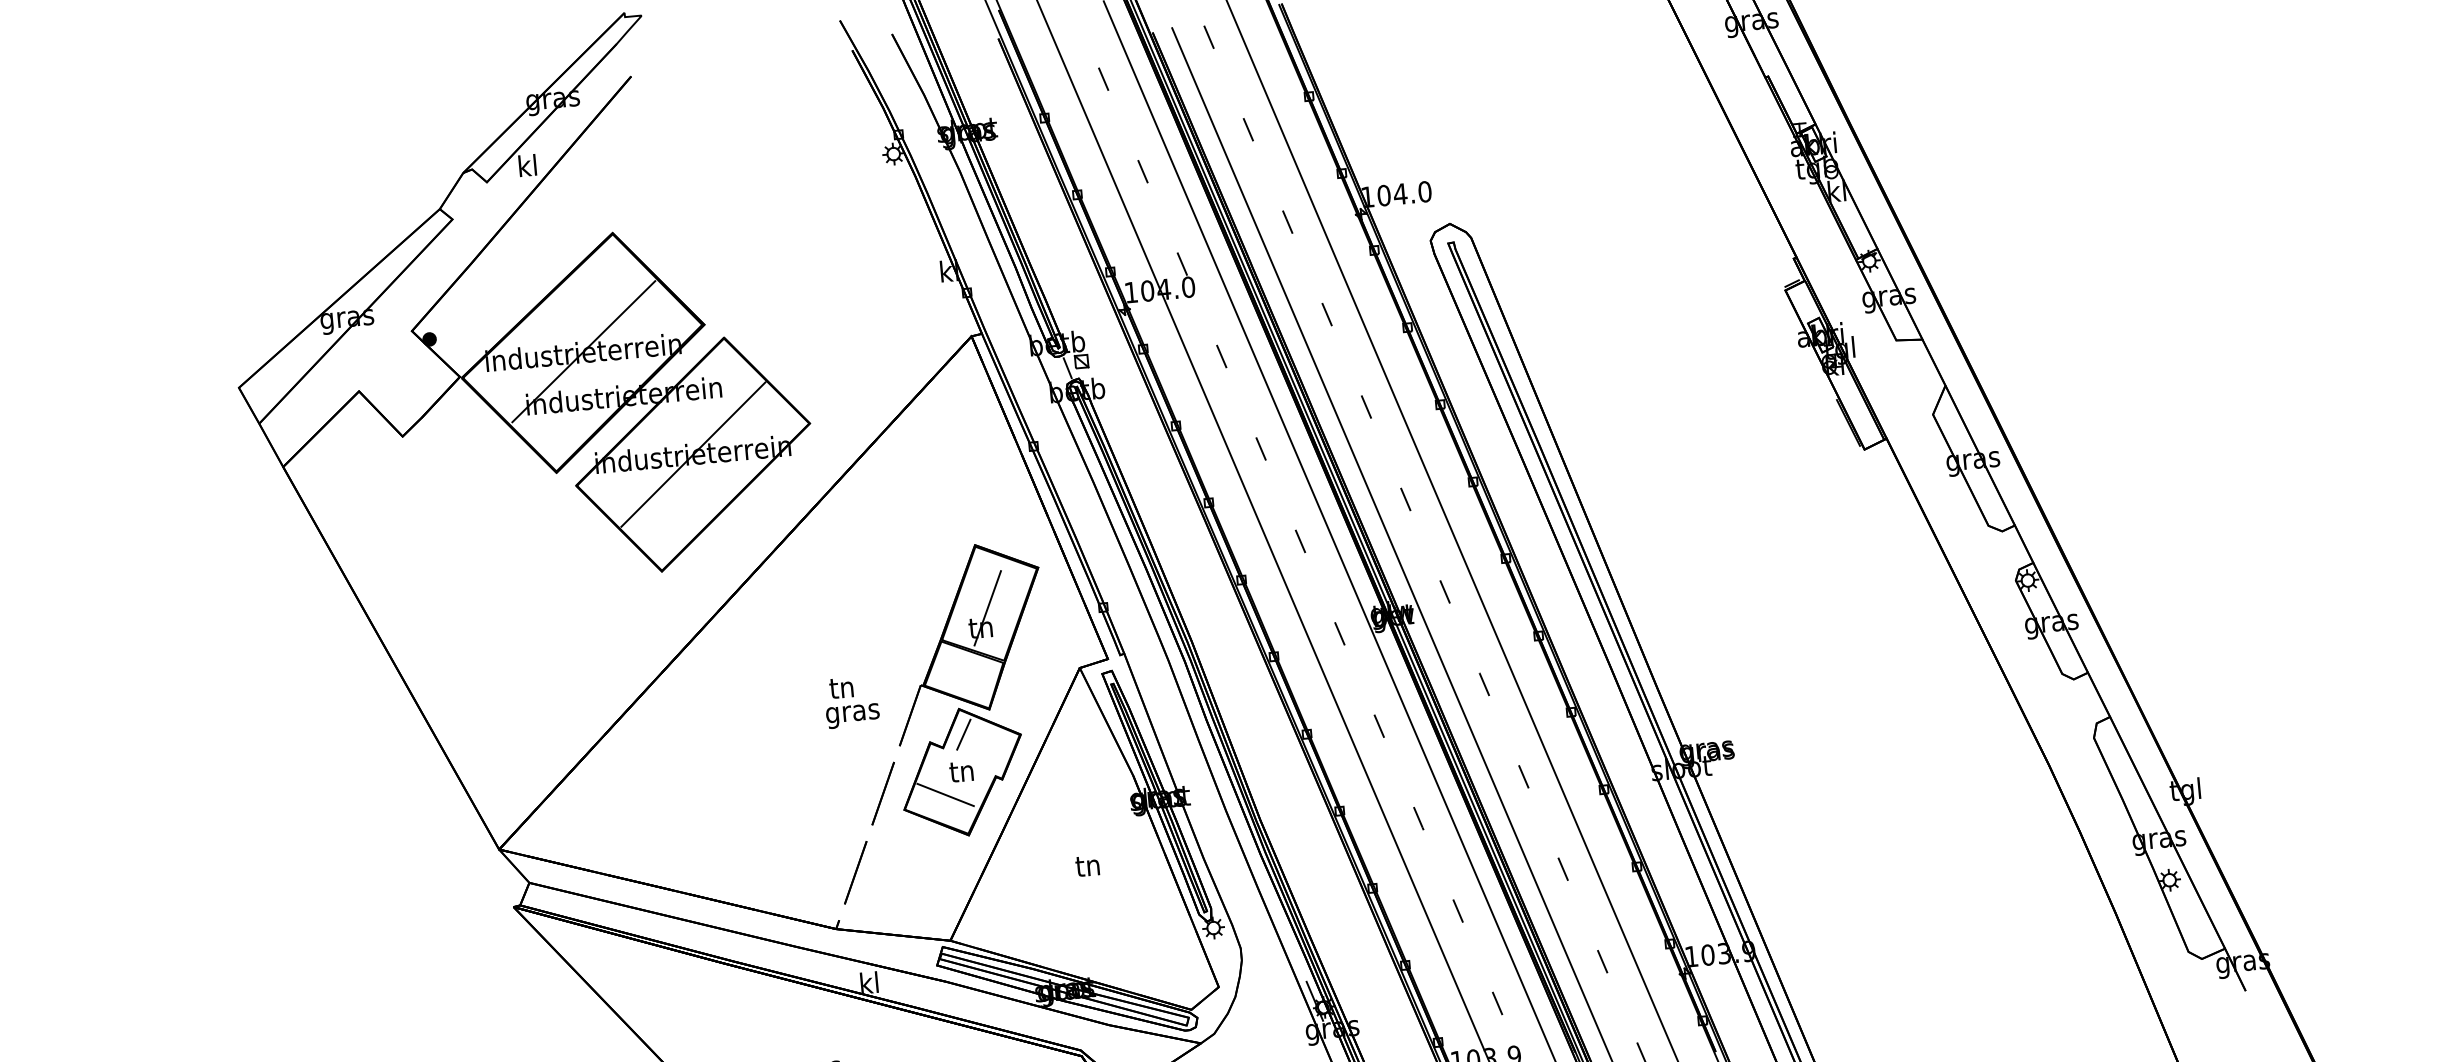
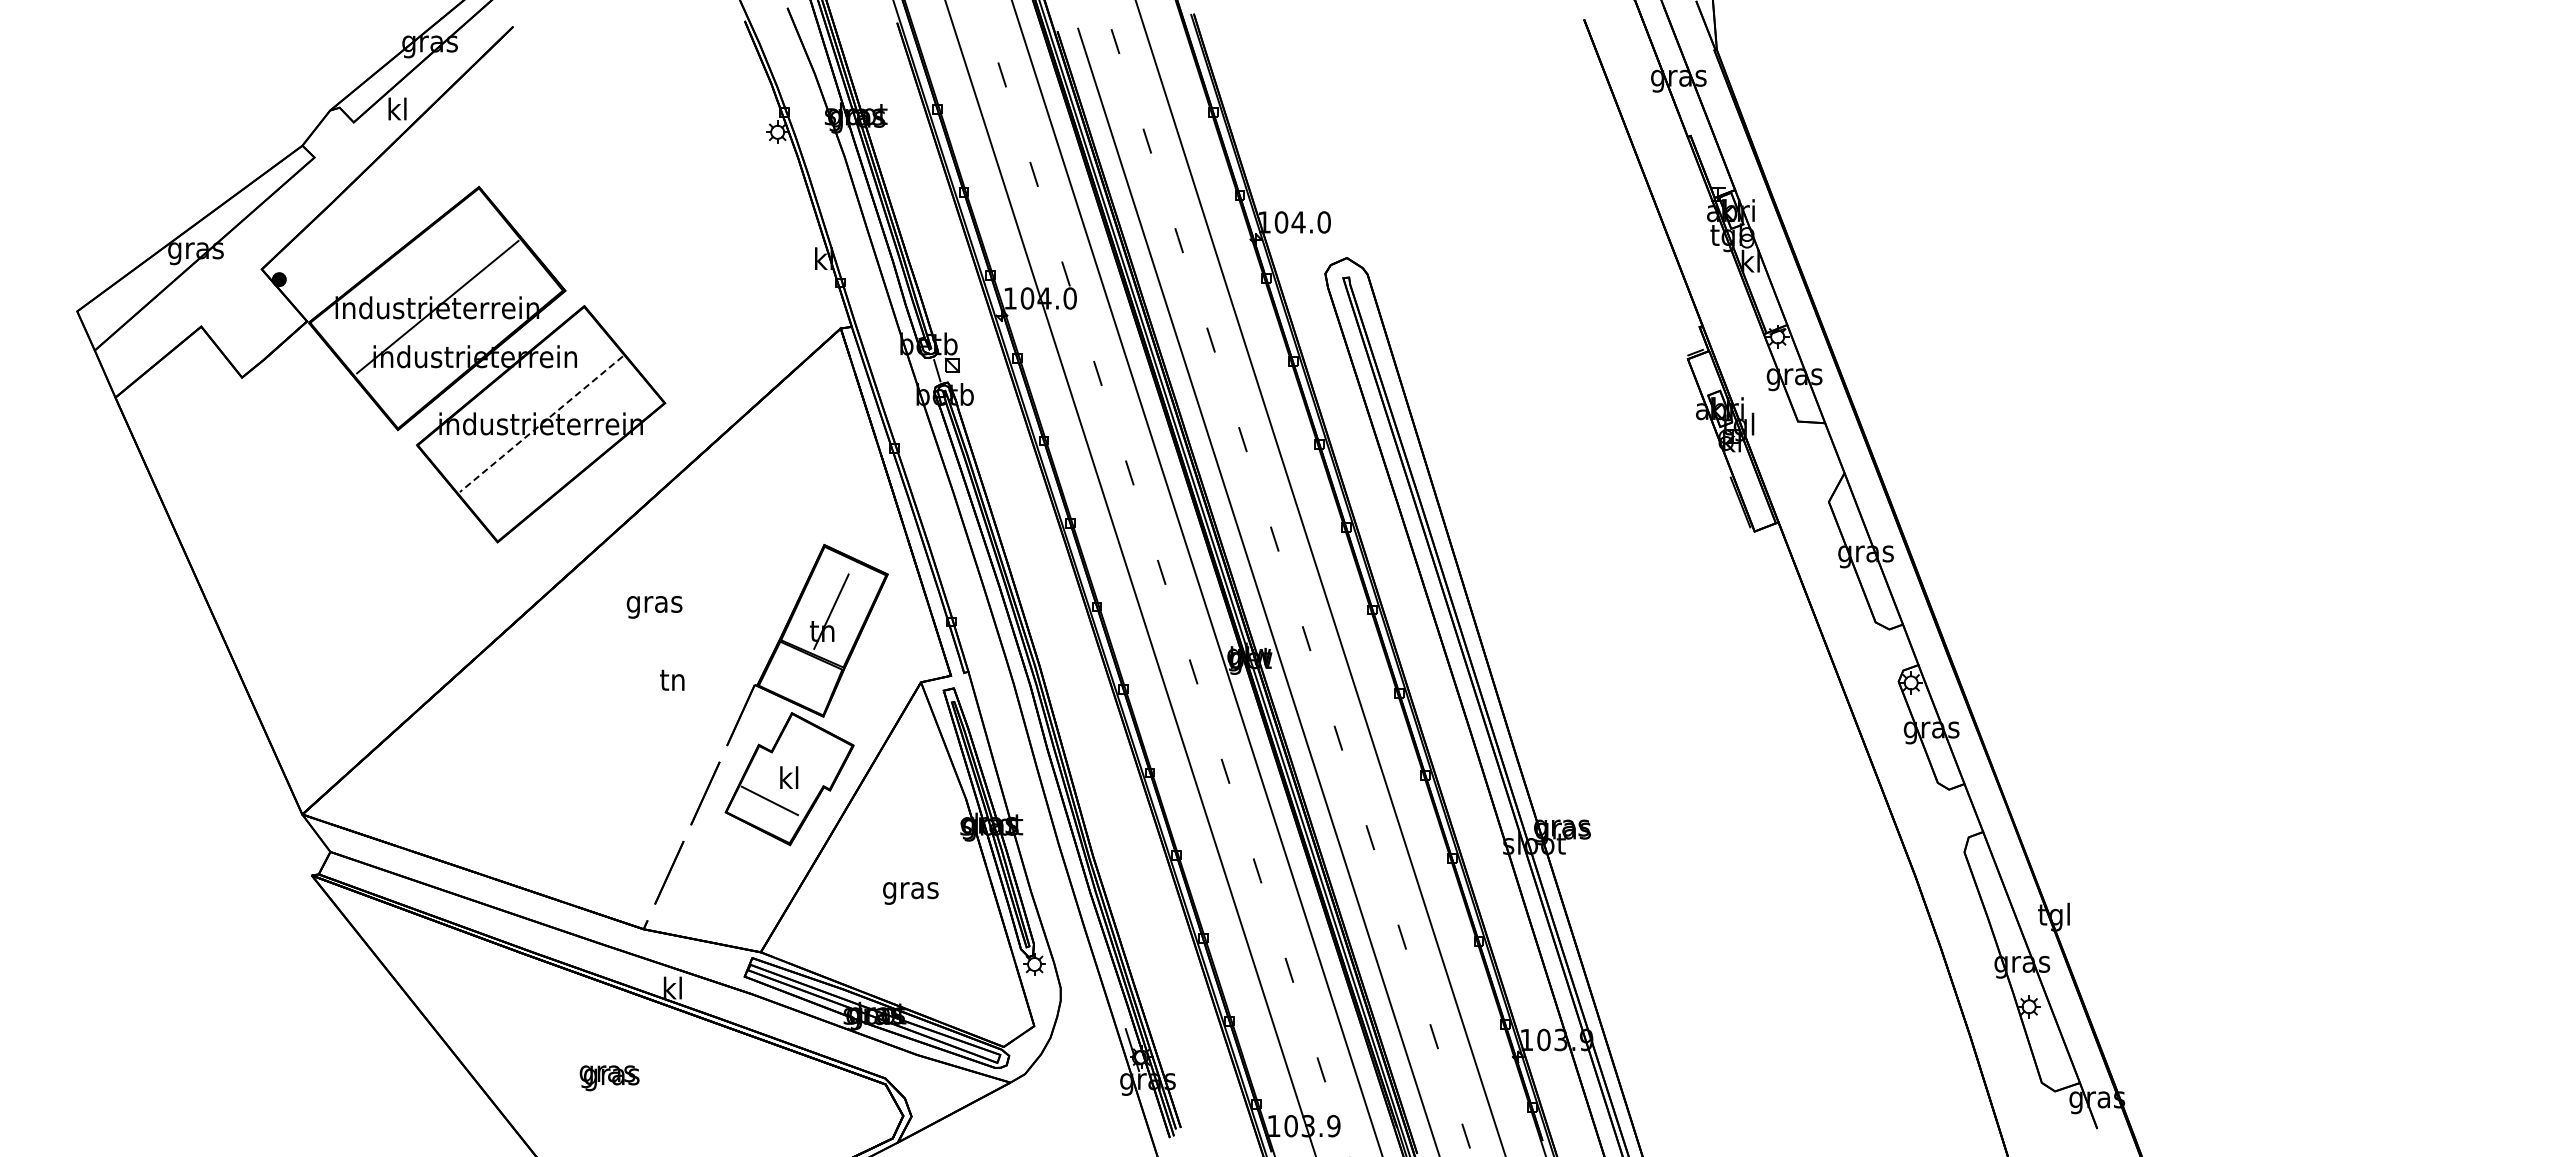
line: (693, 454) -> (541, 424), solid -> dashed
text: (852, 716) -> (654, 607), moved
line: (963, 734) -> (794, 740), removed
text: (961, 770) -> (788, 777), tn -> kl
text: (1088, 868) -> (910, 890), tn -> gras

